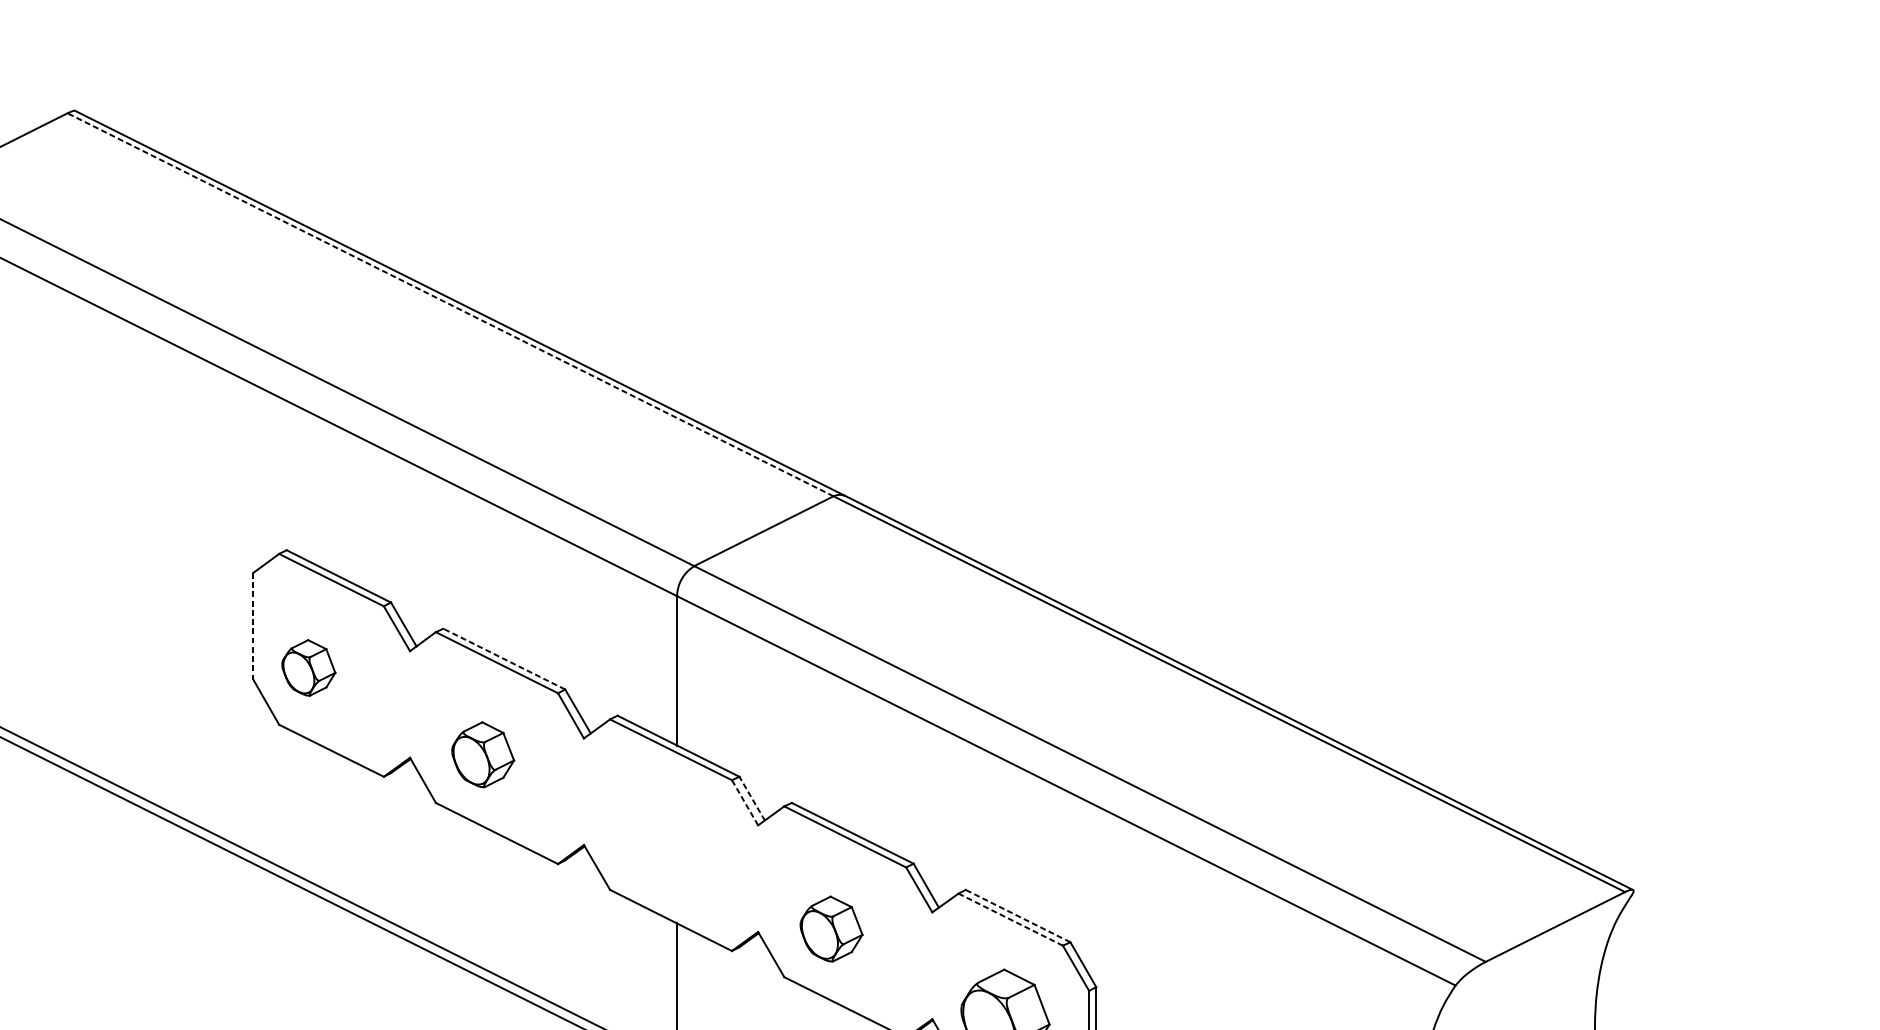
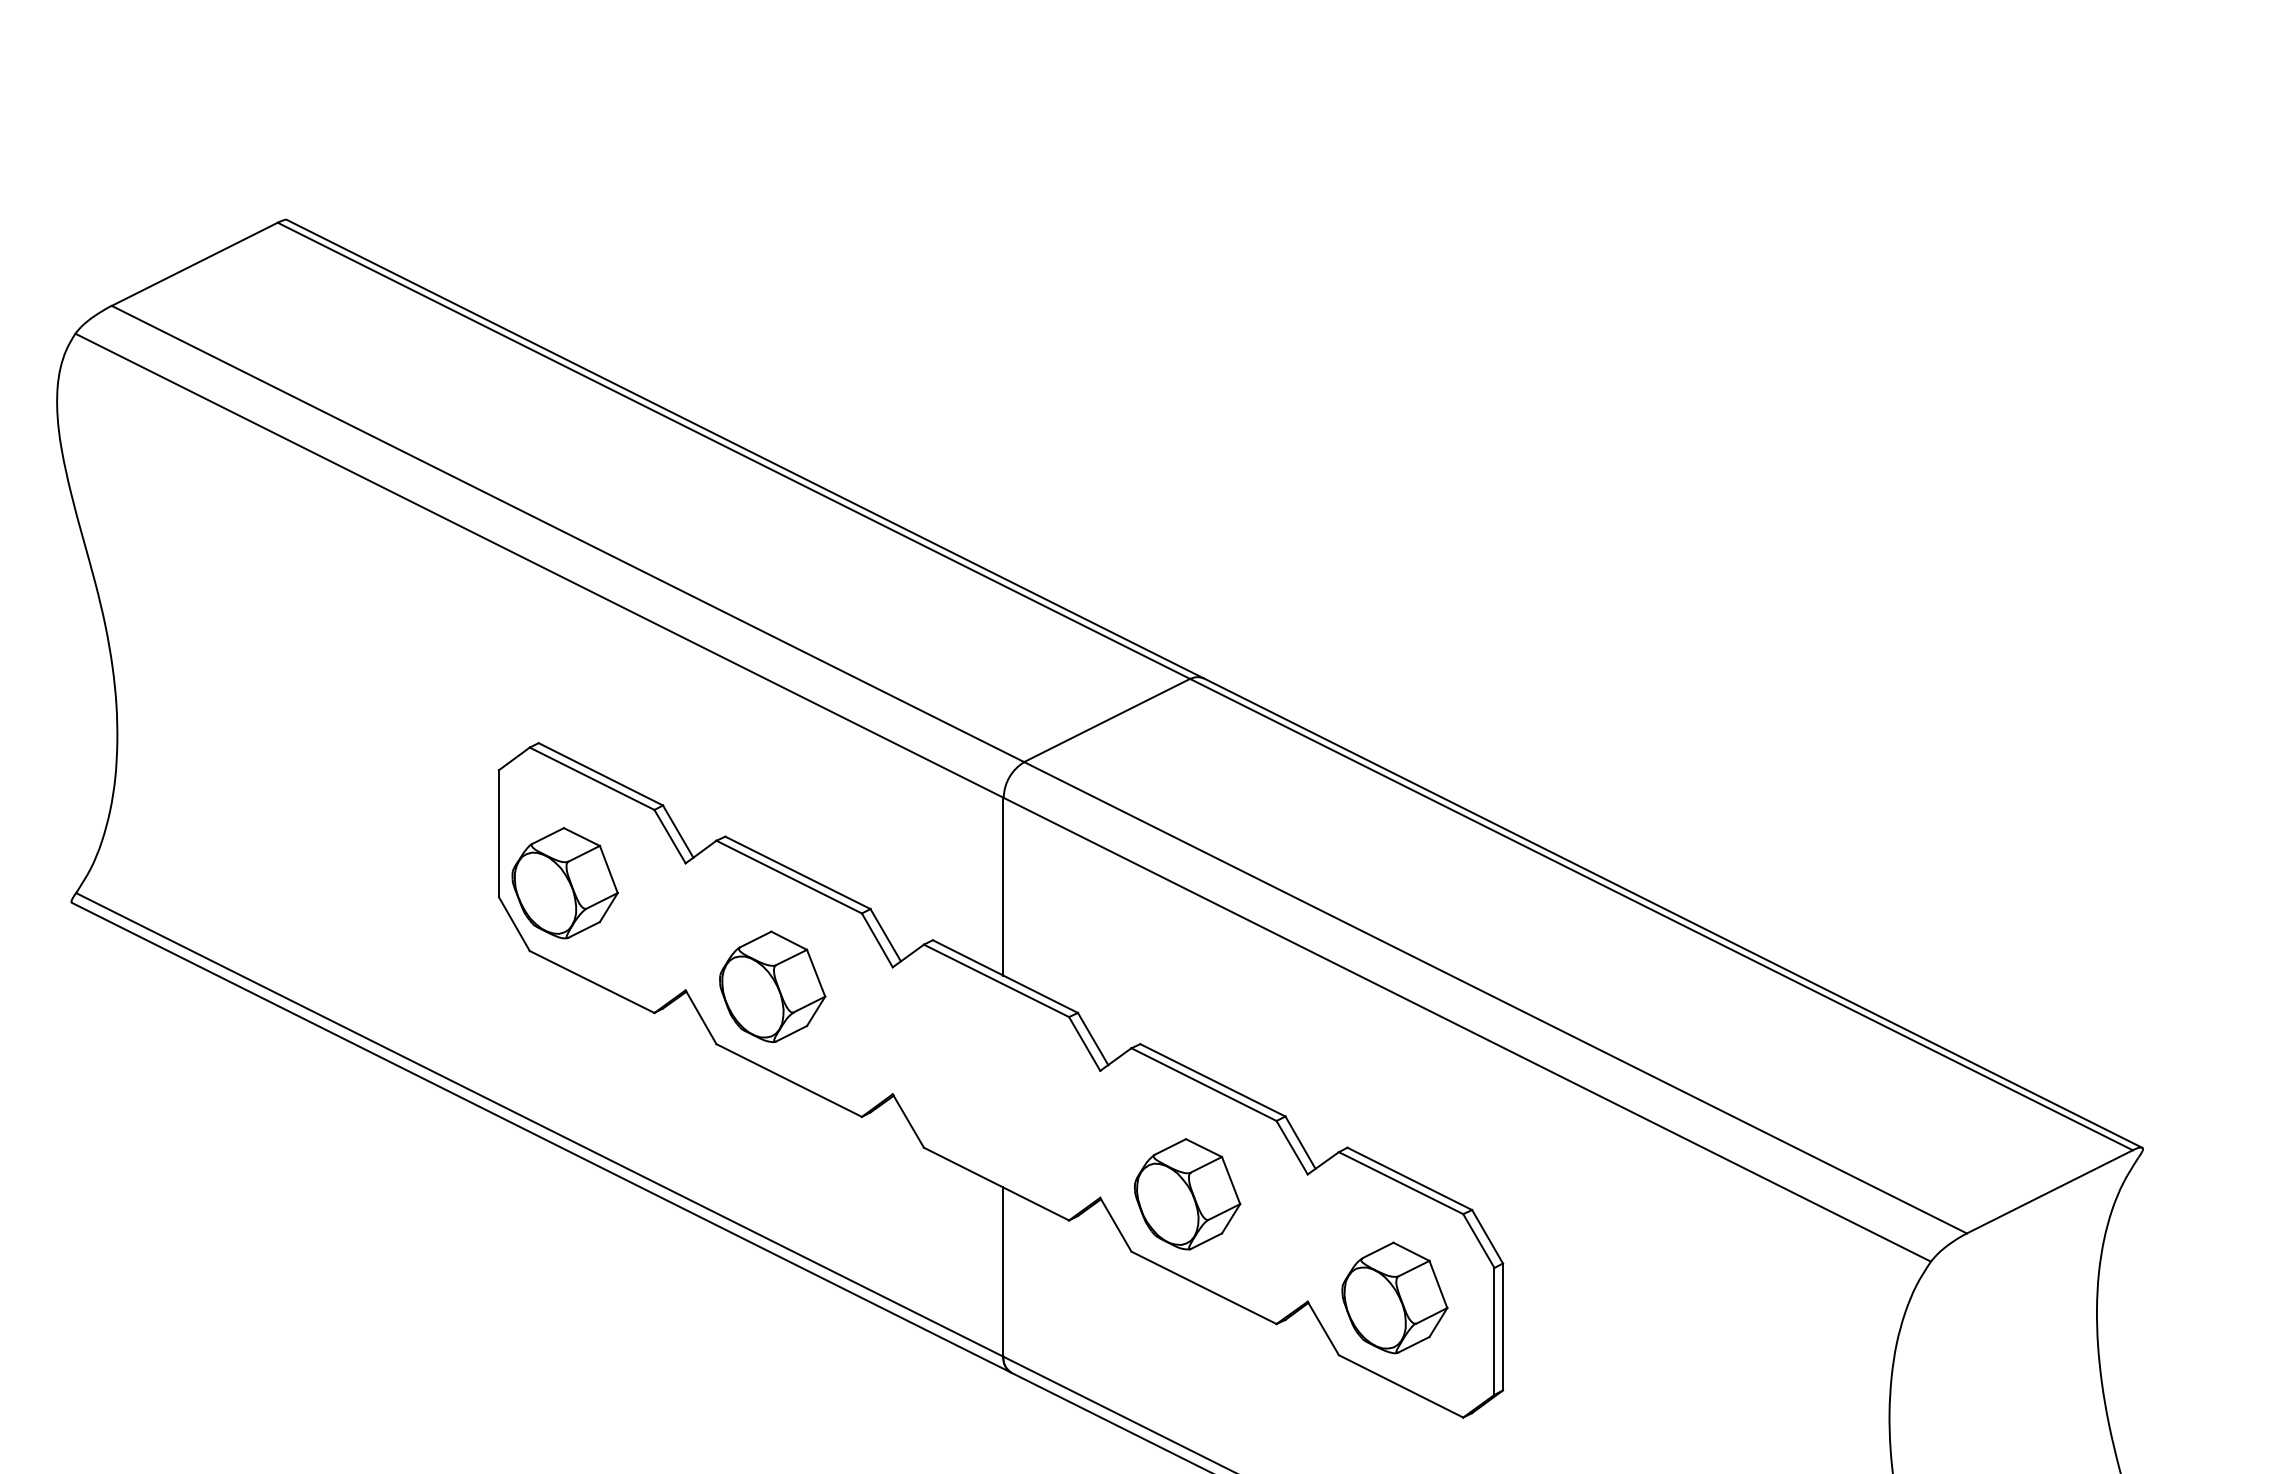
line: (450, 304) -> (733, 450), dashed -> solid
line: (252, 626) -> (498, 834), dashed -> solid
line: (503, 658) -> (797, 872), dashed -> solid
part: (308, 668) -> (564, 883), size x1.67
part: (482, 754) -> (772, 986), size x1.43
line: (751, 798) -> (1092, 1038), dashed -> solid
line: (744, 802) -> (1084, 1043), dashed -> solid
line: (1017, 915) -> (1409, 1178), dashed -> solid
line: (1010, 919) -> (1400, 1182), dashed -> solid
part: (831, 929) -> (1187, 1194), size x1.43

